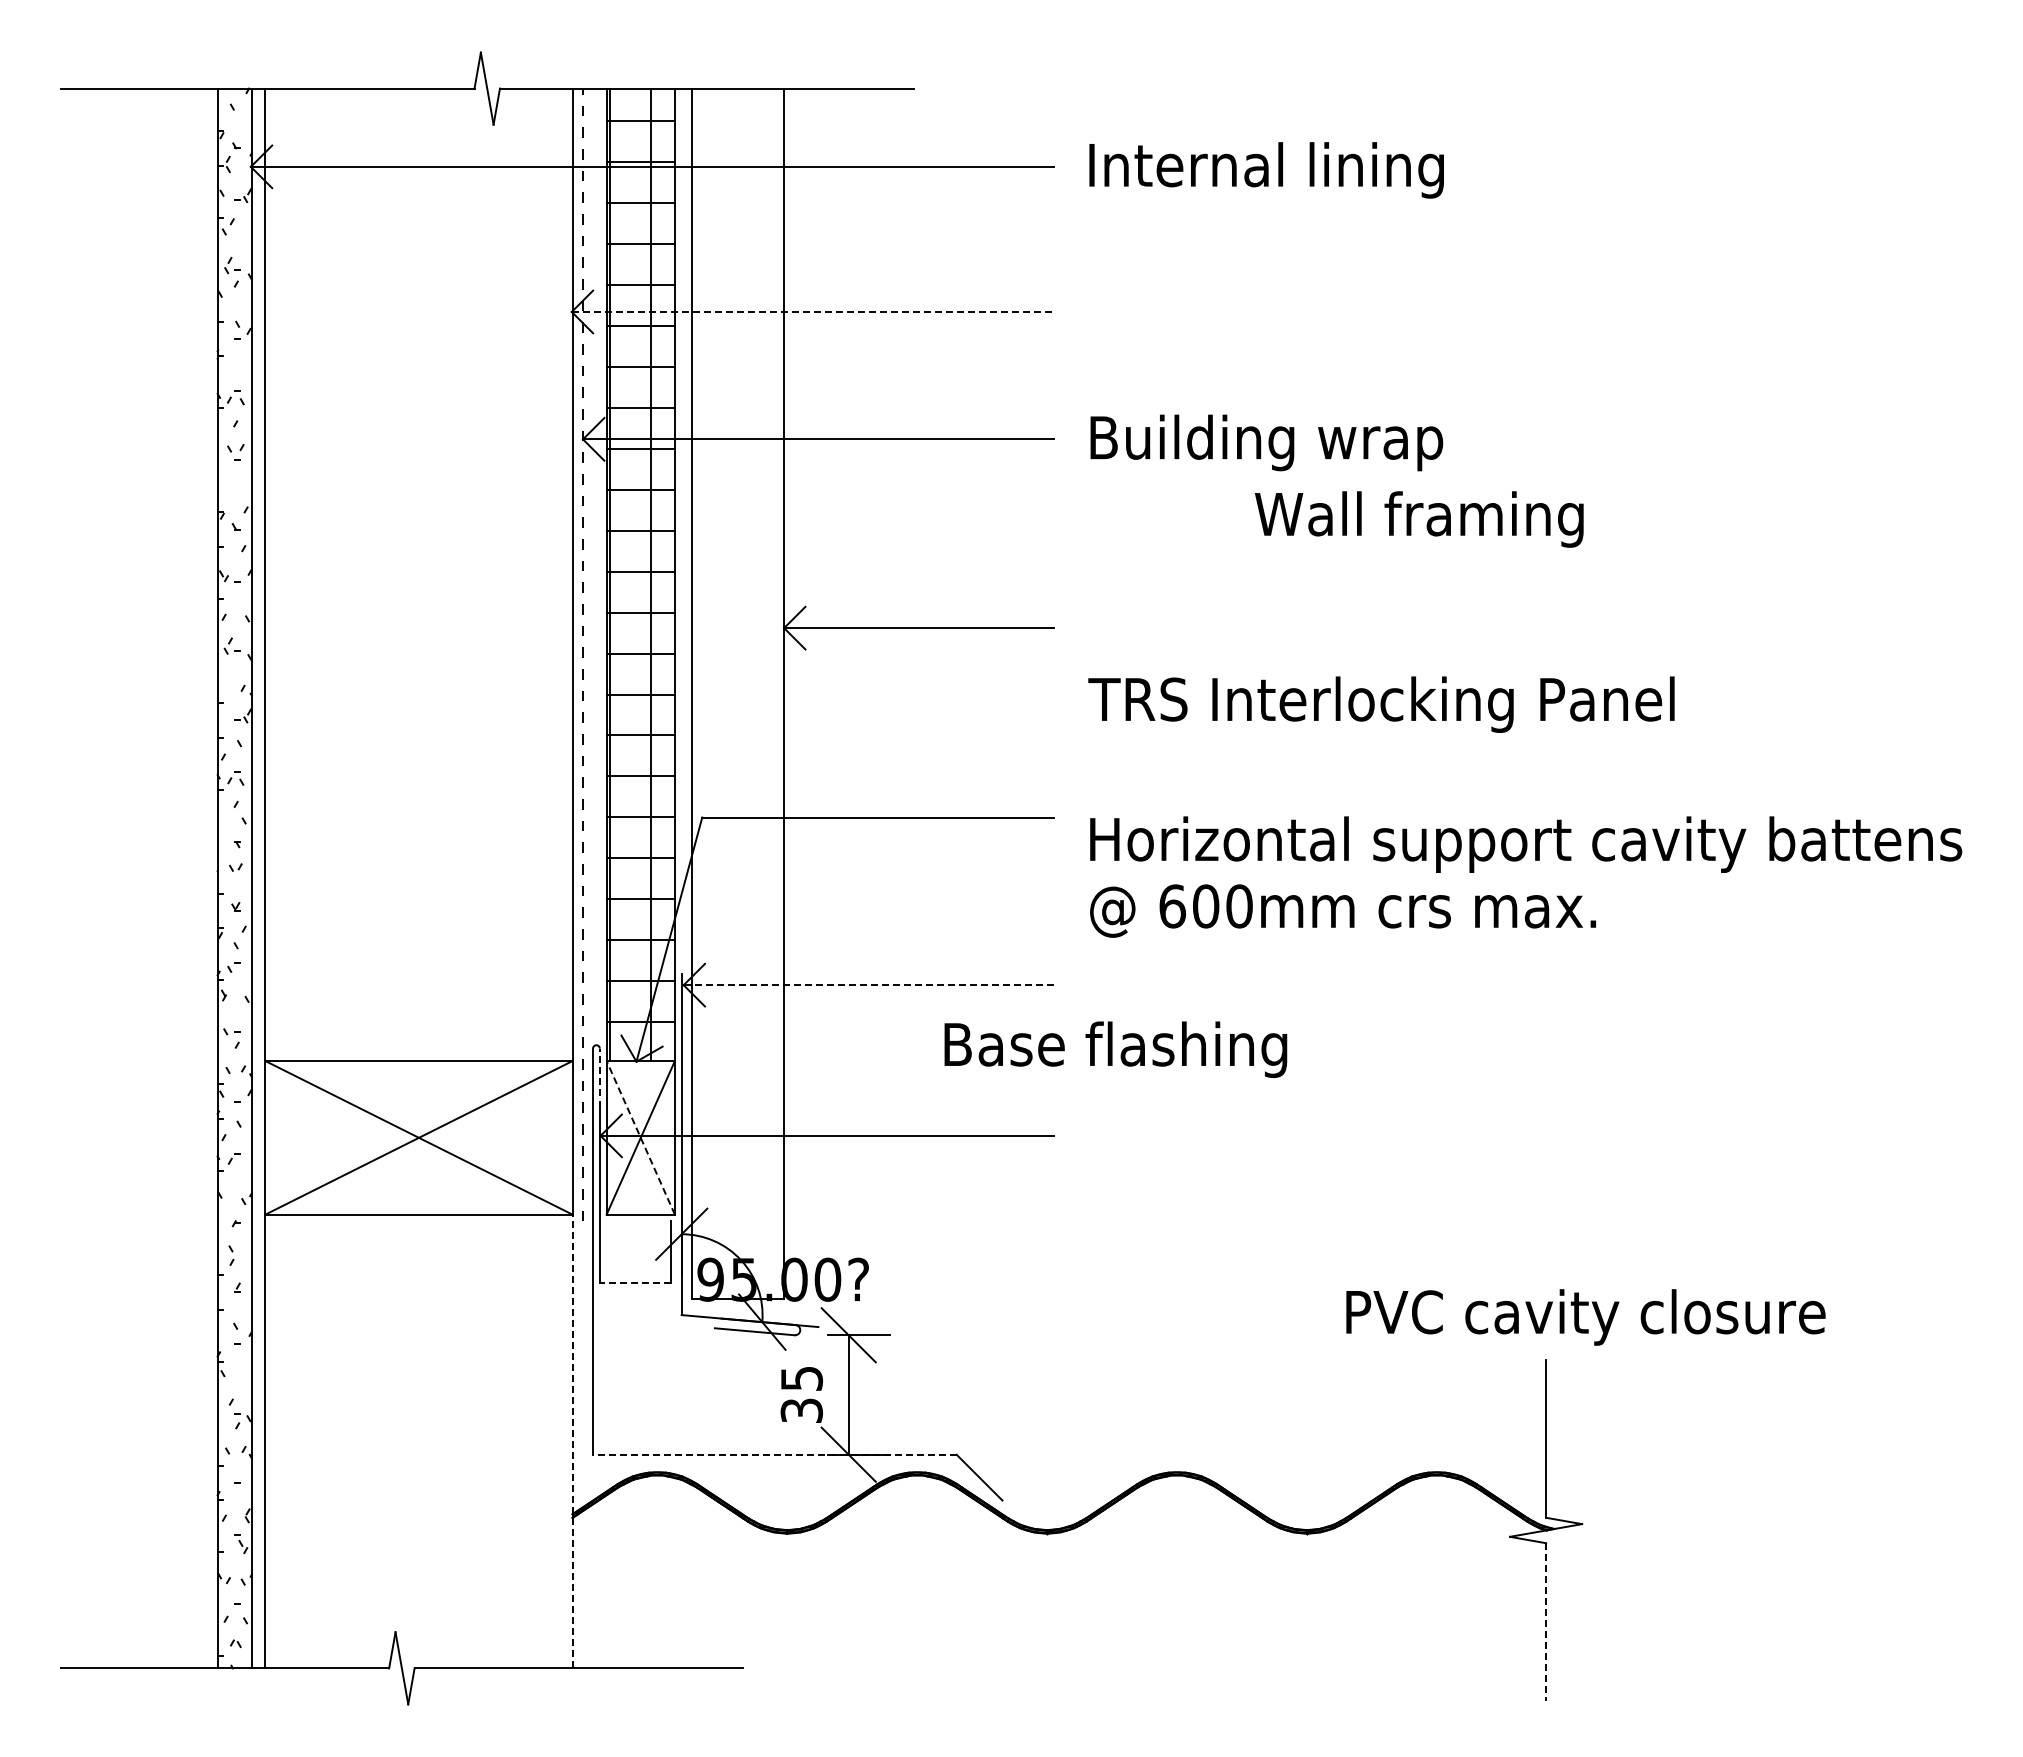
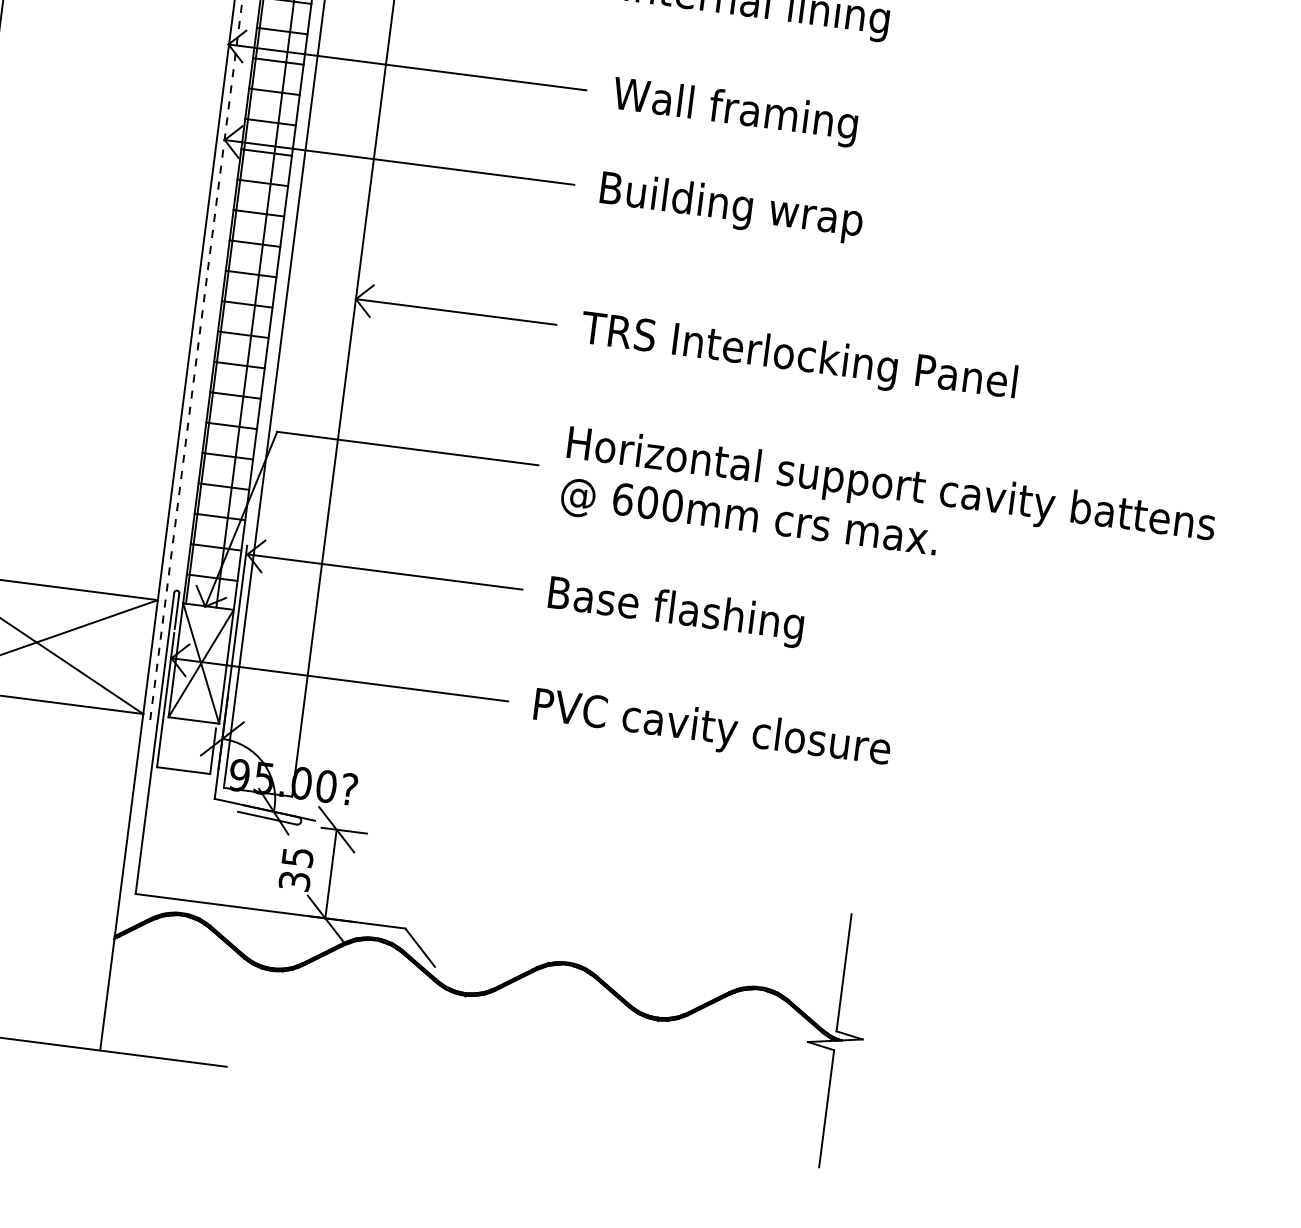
line: (813, 311) -> (407, 67), dashed -> solid
text: (1419, 519) -> (735, 112), moved
text: (1381, 704) -> (798, 358), moved
text: (1526, 876) -> (888, 510), moved
line: (869, 985) -> (385, 572), dashed -> solid
text: (1115, 1049) -> (675, 611), moved
line: (599, 1072) -> (176, 611), dashed -> solid
line: (640, 1137) -> (201, 663), dashed -> solid
line: (635, 1282) -> (183, 770), dashed -> solid
text: (1585, 1317) -> (711, 730), moved
line: (572, 1441) -> (121, 882), dashed -> solid
line: (774, 1454) -> (270, 911), dashed -> solid
line: (1546, 1622) -> (826, 1109), dashed -> solid

